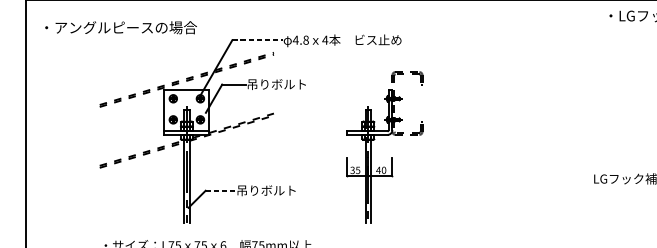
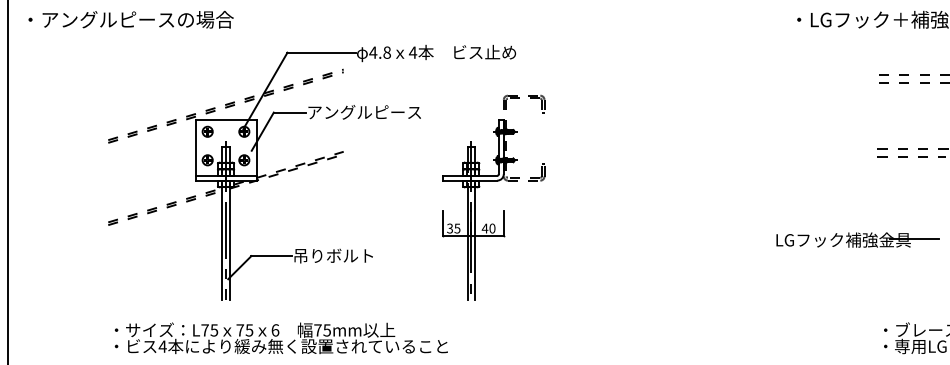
text: (120, 27) -> (130, 19), moved
line: (258, 40) -> (322, 52), dashed -> solid
text: (289, 84) -> (364, 112), 吊りボルト -> アングルピース
line: (220, 191) -> (271, 256), dashed -> solid

